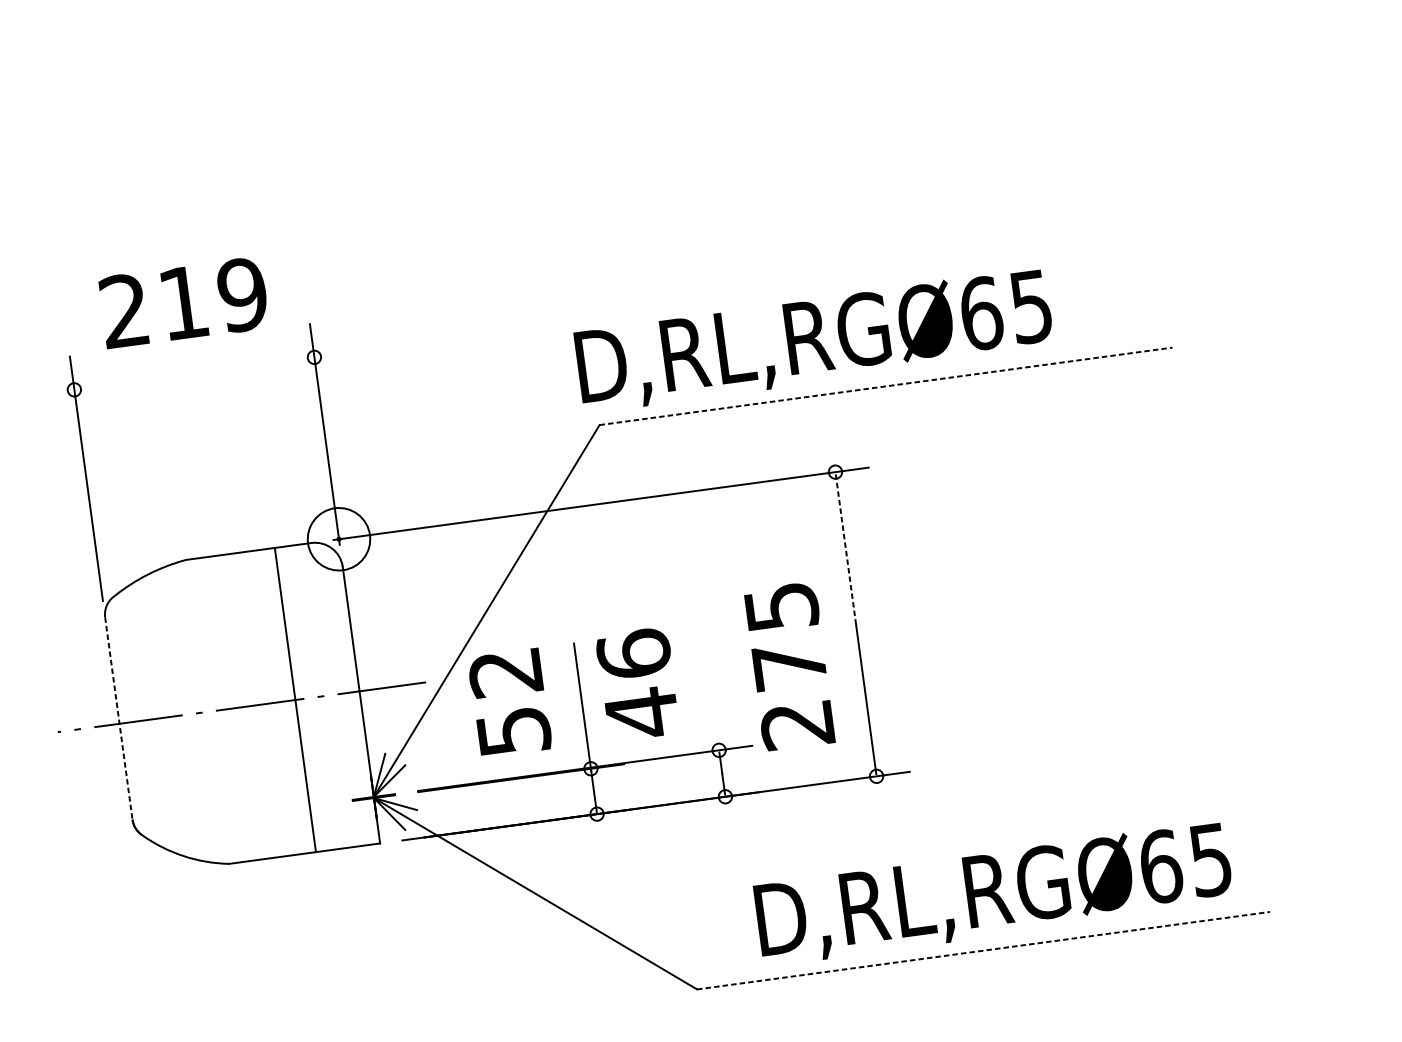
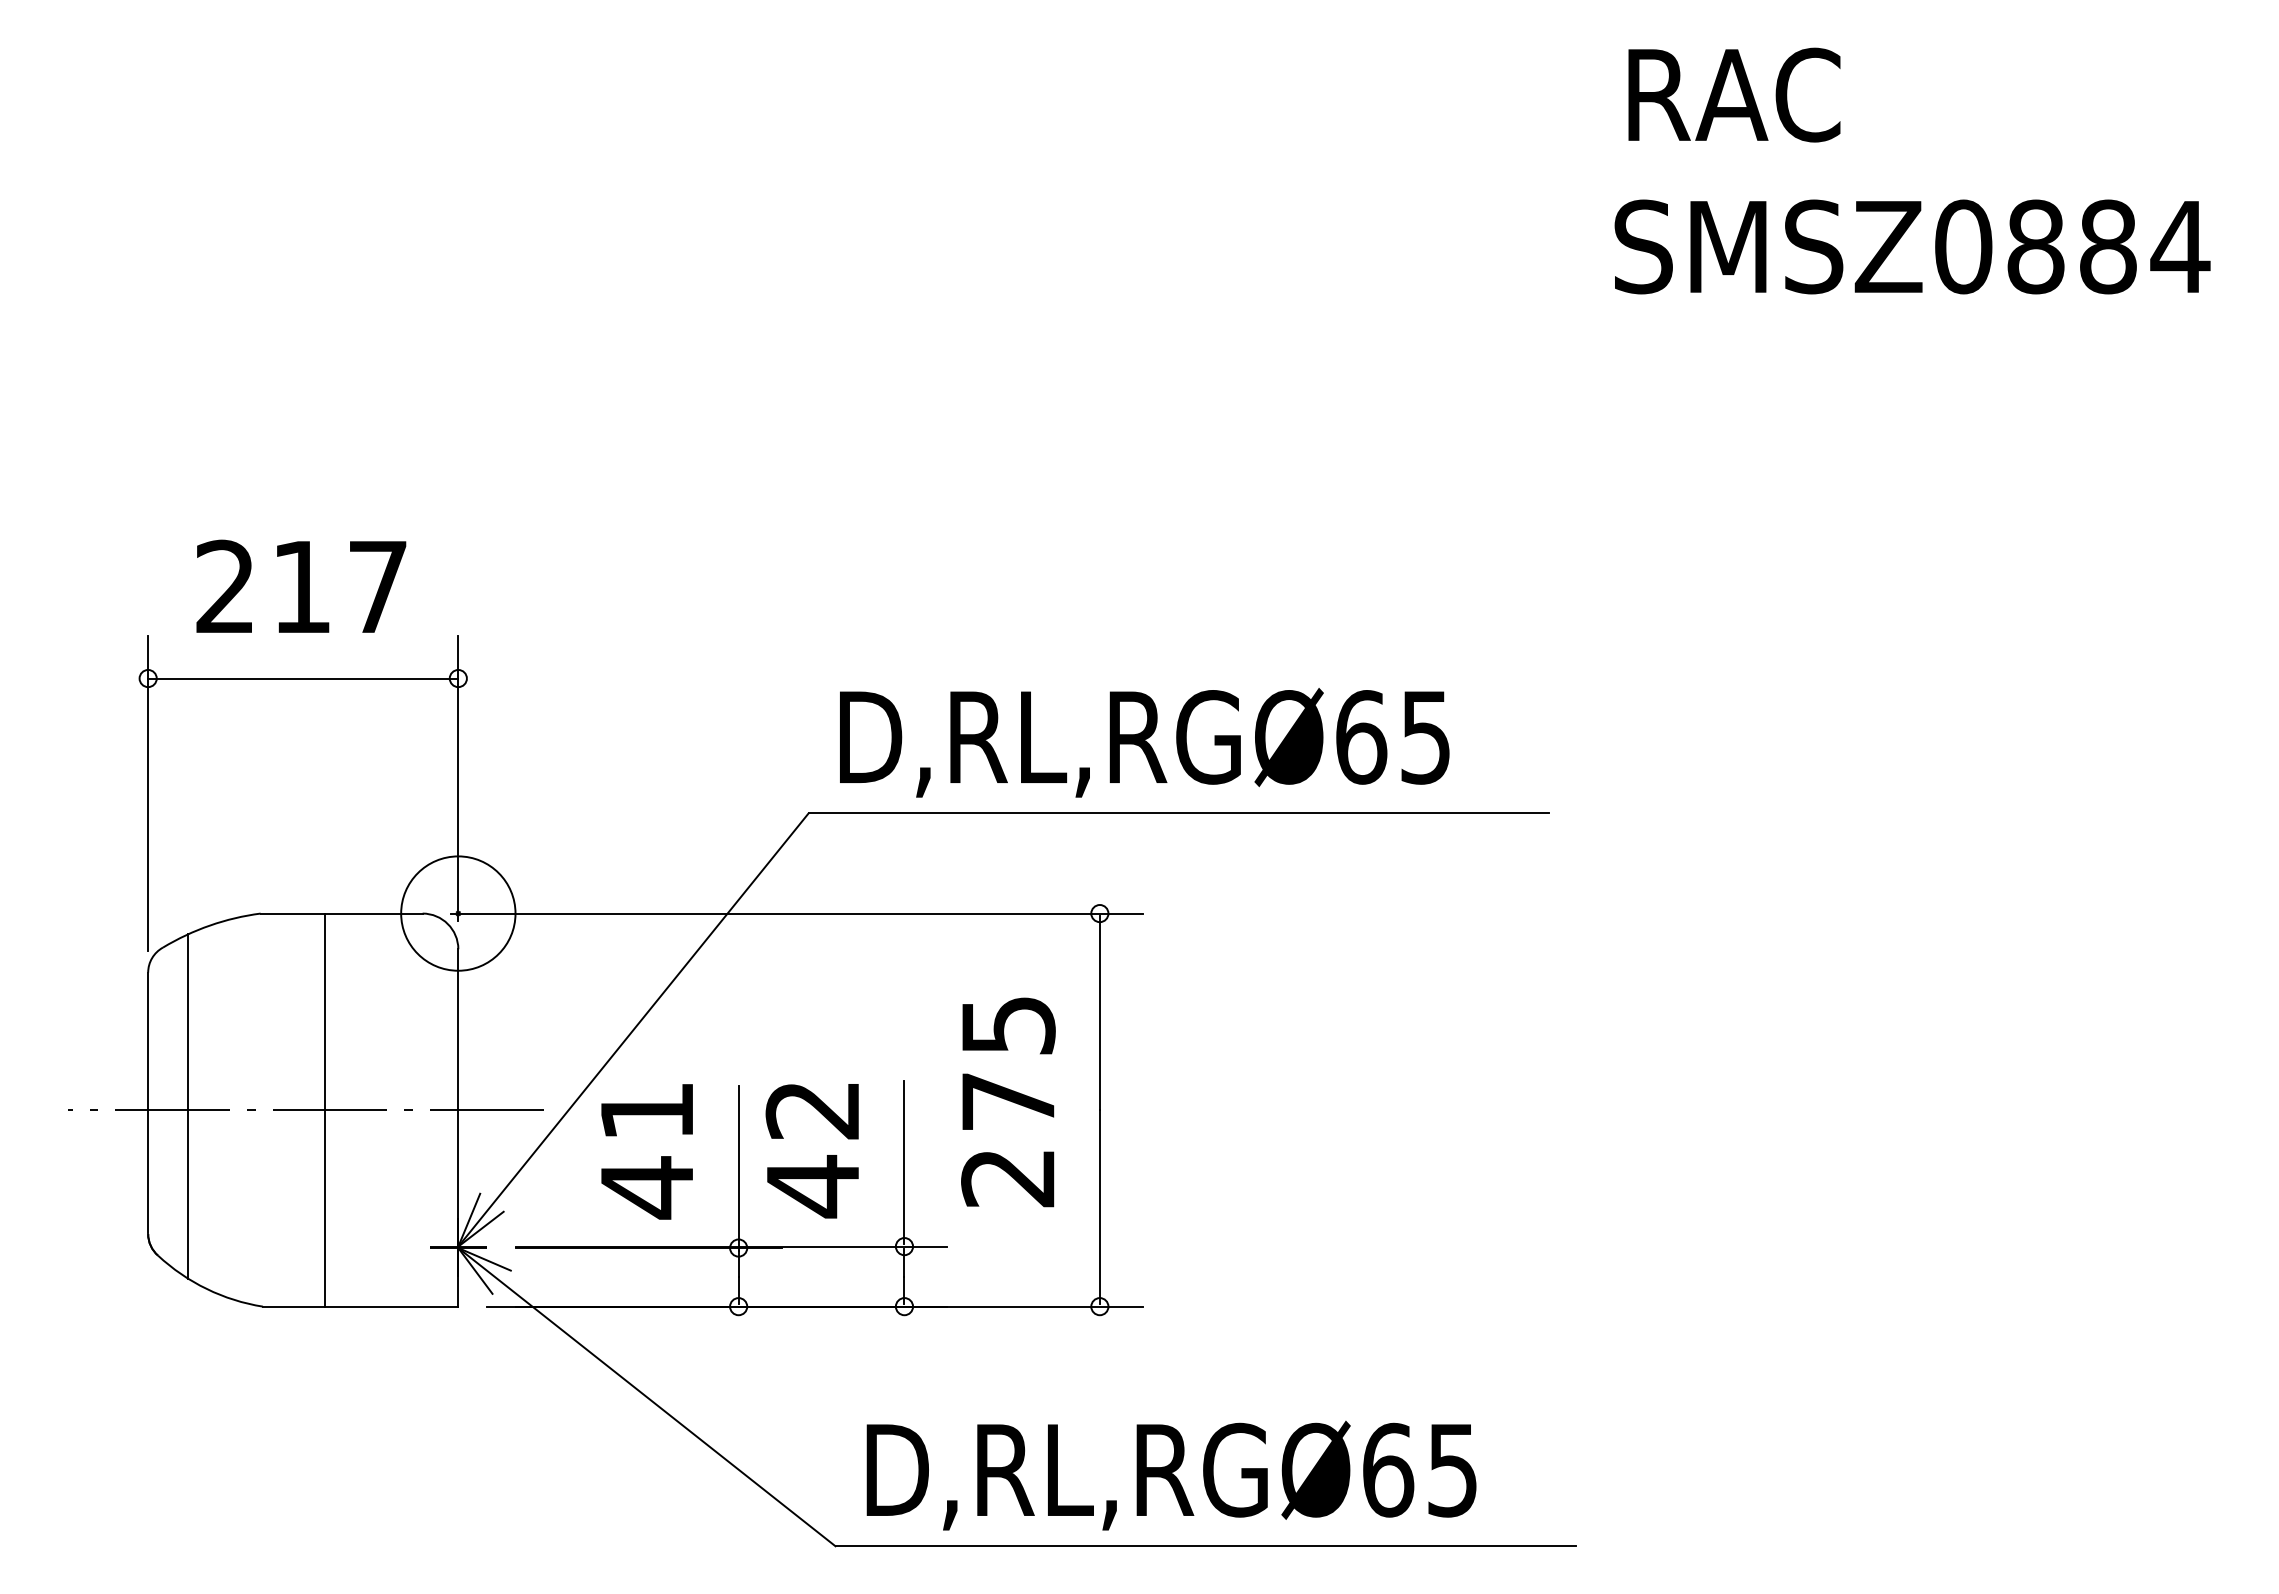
text: (242, 294) -> (377, 586), 219 -> 217
text: (814, 340) -> (1144, 742), moved
line: (194, 373) -> (303, 678), added
line: (886, 386) -> (1179, 813), dashed -> solid
circle: (339, 539) -> (458, 913), size x1.43
line: (845, 549) -> (1099, 1013), dashed -> solid
text: (633, 653) -> (812, 1109), 46 -> 42
text: (789, 666) -> (1008, 1102), moved
line: (710, 684) -> (904, 1161), added
line: (295, 699) -> (325, 1109), moved
text: (509, 703) -> (646, 1151), 52 -> 41
line: (150, 716) -> (188, 1106), added
line: (119, 718) -> (148, 1103), dashed -> solid
text: (993, 893) -> (1171, 1475), moved
line: (984, 950) -> (1206, 1546), dashed -> solid

